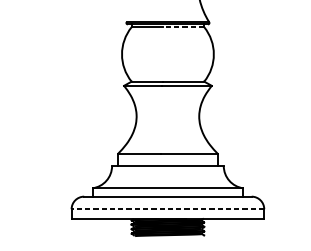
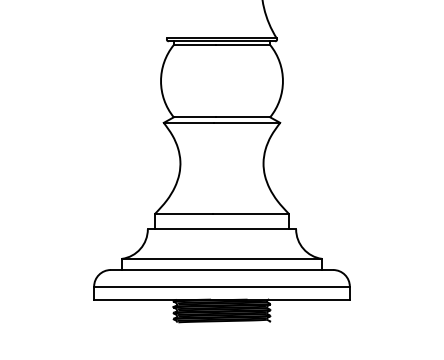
line: (183, 27) -> (242, 45), dashed -> solid
line: (167, 209) -> (221, 286), dashed -> solid

